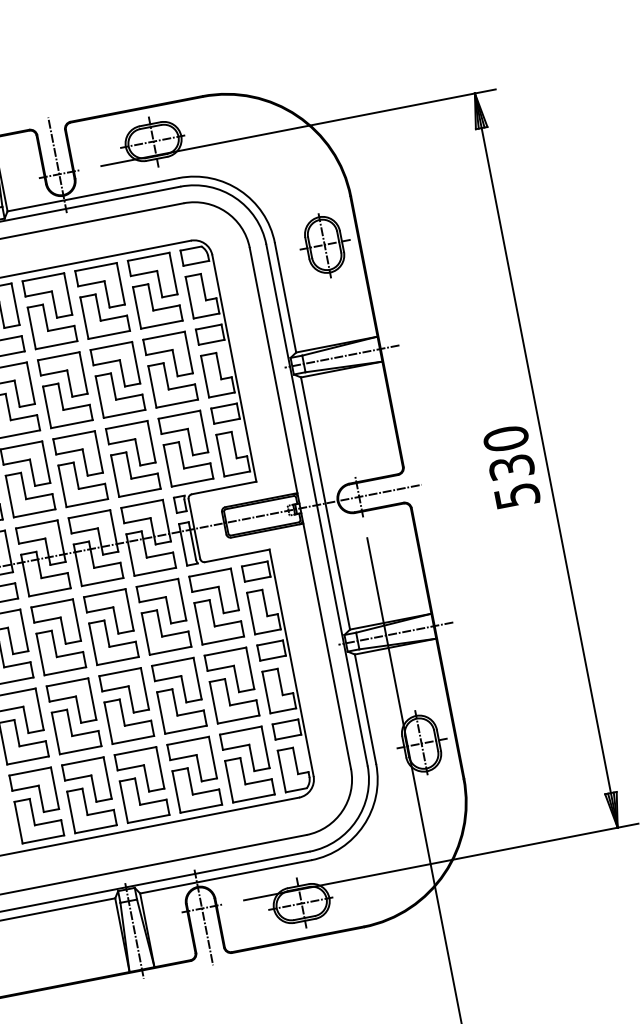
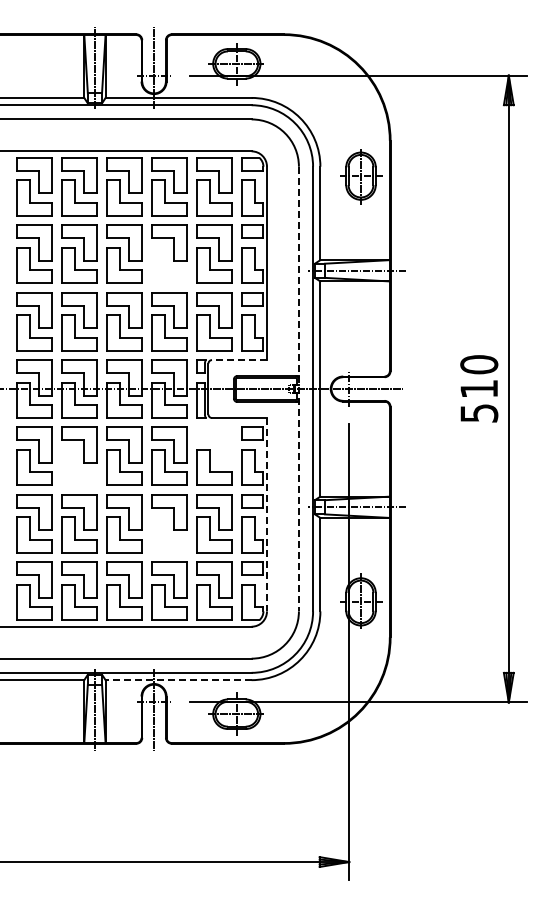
part: (120, 393) -> (169, 265), removed
text: (512, 467) -> (479, 389), 530 -> 510
line: (224, 488) -> (239, 360), solid -> dashed
line: (299, 509) -> (298, 389), solid -> dashed
part: (214, 592) -> (214, 444), removed
part: (61, 650) -> (79, 467), removed
line: (292, 662) -> (267, 514), solid -> dashed
part: (181, 708) -> (169, 534), removed
line: (225, 877) -> (178, 680), solid -> dashed

